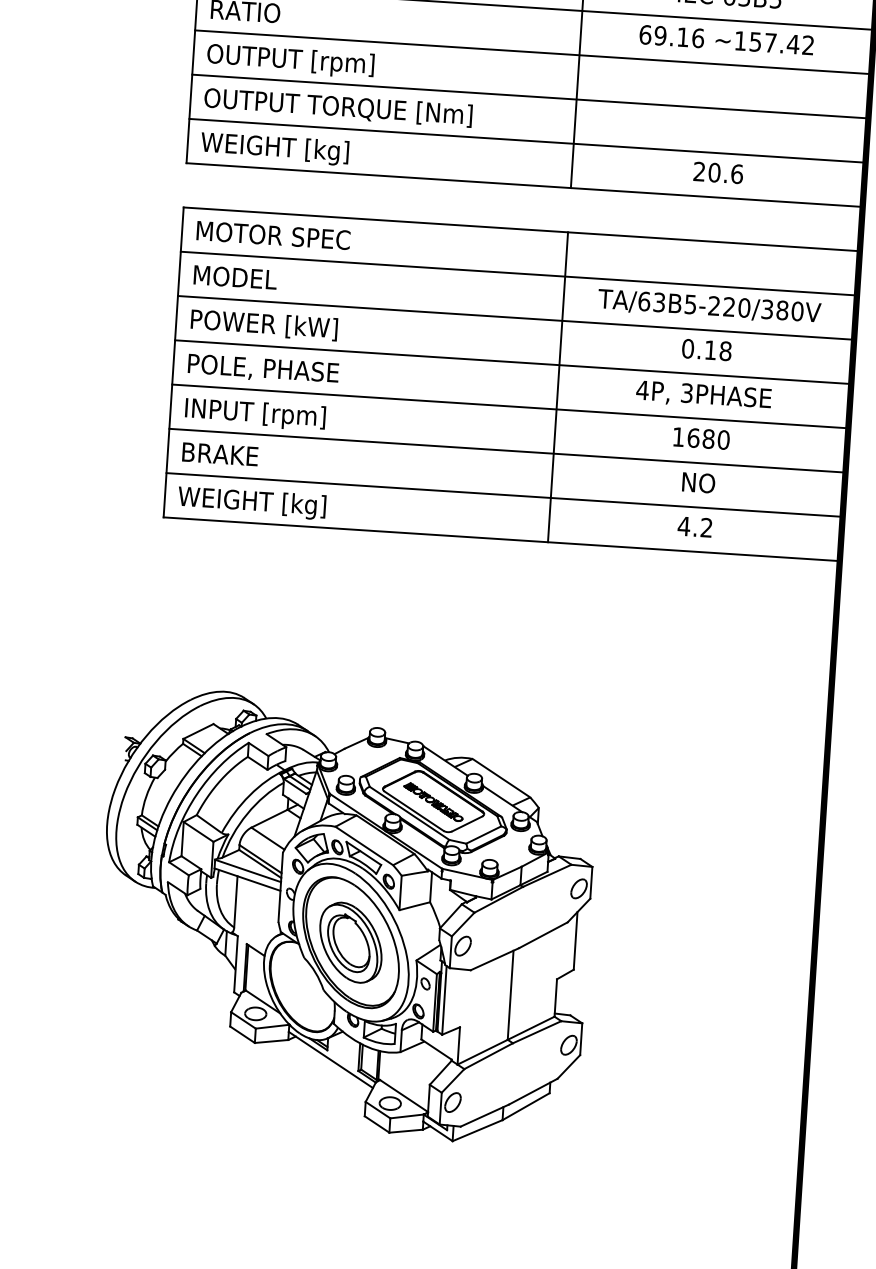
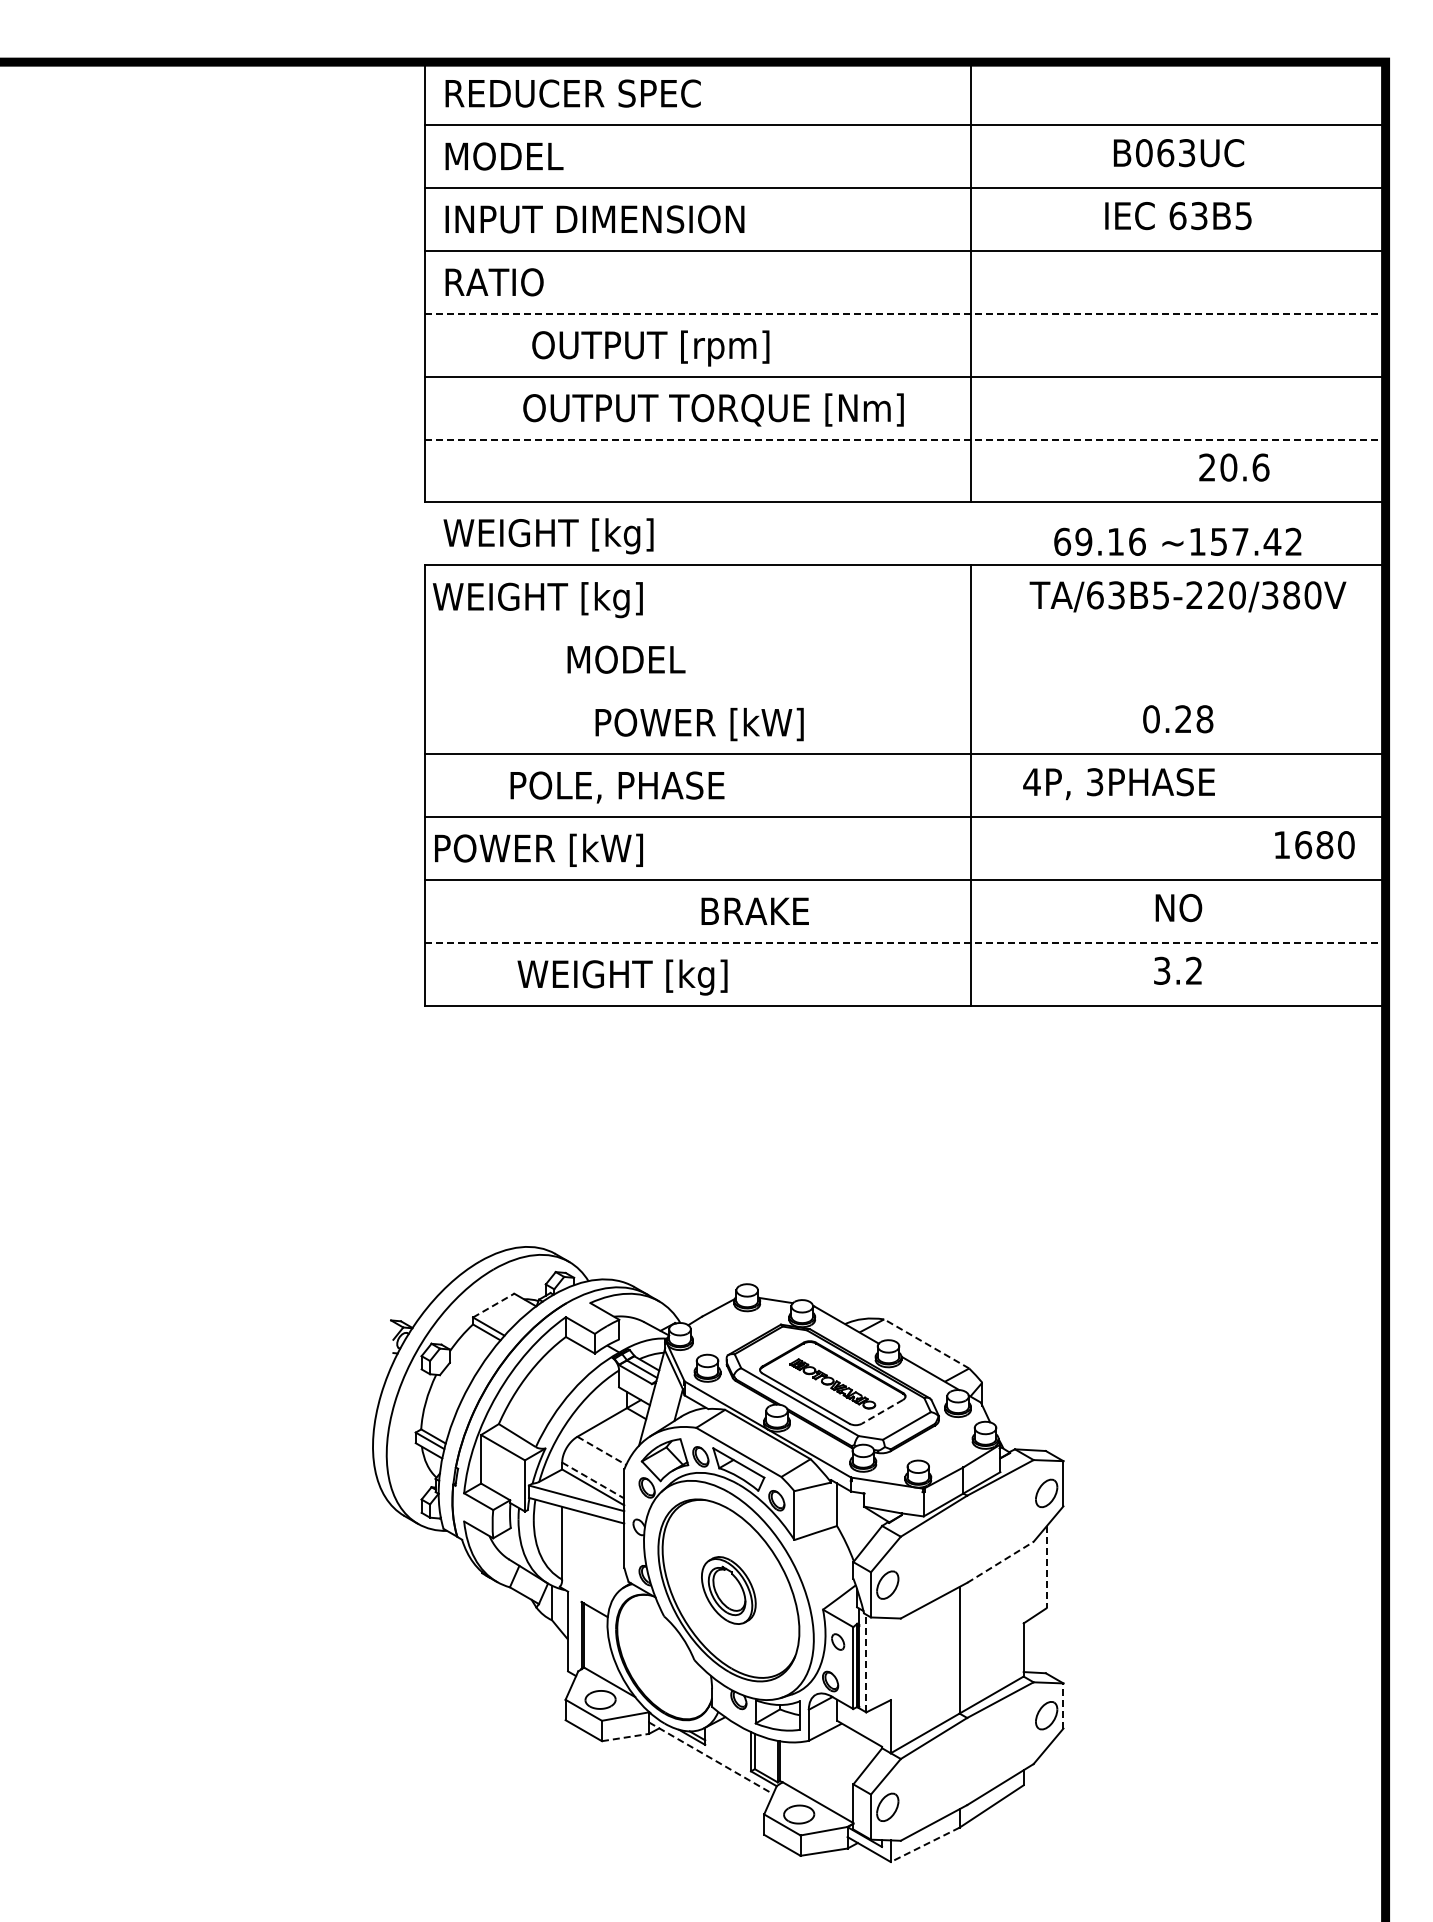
text: (726, 39) -> (1177, 541), moved
line: (533, 52) -> (905, 313), solid -> dashed
text: (290, 61) -> (650, 348), moved
text: (338, 107) -> (713, 409), moved
line: (527, 140) -> (905, 439), solid -> dashed
text: (274, 149) -> (548, 536), moved
text: (718, 172) -> (1234, 467), moved
text: (268, 237) -> (547, 600), MOTOR SPEC -> WEIGHT [kg]
line: (518, 273) -> (904, 628), removed
text: (235, 277) -> (626, 659), moved
text: (709, 306) -> (1187, 596), moved
line: (515, 318) -> (904, 691), removed
text: (264, 325) -> (699, 724), moved
text: (710, 349) -> (1183, 718), 0.18 -> 0.28
text: (263, 369) -> (617, 787), moved
text: (703, 395) -> (1118, 784), moved
text: (251, 414) -> (539, 851), INPUT [rpm] -> POWER [kW]
text: (701, 438) -> (1314, 845), moved
text: (219, 453) -> (754, 910), moved
line: (504, 494) -> (905, 942), solid -> dashed
text: (251, 503) -> (622, 977), moved
text: (683, 526) -> (1161, 970), 4.2 -> 3.2
line: (198, 731) -> (493, 1305), solid -> dashed
line: (501, 777) -> (926, 1343), solid -> dashed
line: (467, 823) -> (882, 1411), solid -> dashed
line: (268, 839) -> (602, 1451), solid -> dashed
line: (260, 859) -> (593, 1480), solid -> dashed
line: (543, 935) -> (1000, 1562), solid -> dashed
line: (575, 940) -> (1046, 1567), solid -> dashed
part: (350, 942) -> (728, 1590), size x0.6
line: (444, 1000) -> (866, 1663), solid -> dashed
line: (581, 1038) -> (1063, 1705), solid -> dashed
line: (271, 1041) -> (625, 1737), solid -> dashed
line: (331, 1060) -> (711, 1758), solid -> dashed
line: (477, 1131) -> (924, 1845), solid -> dashed

